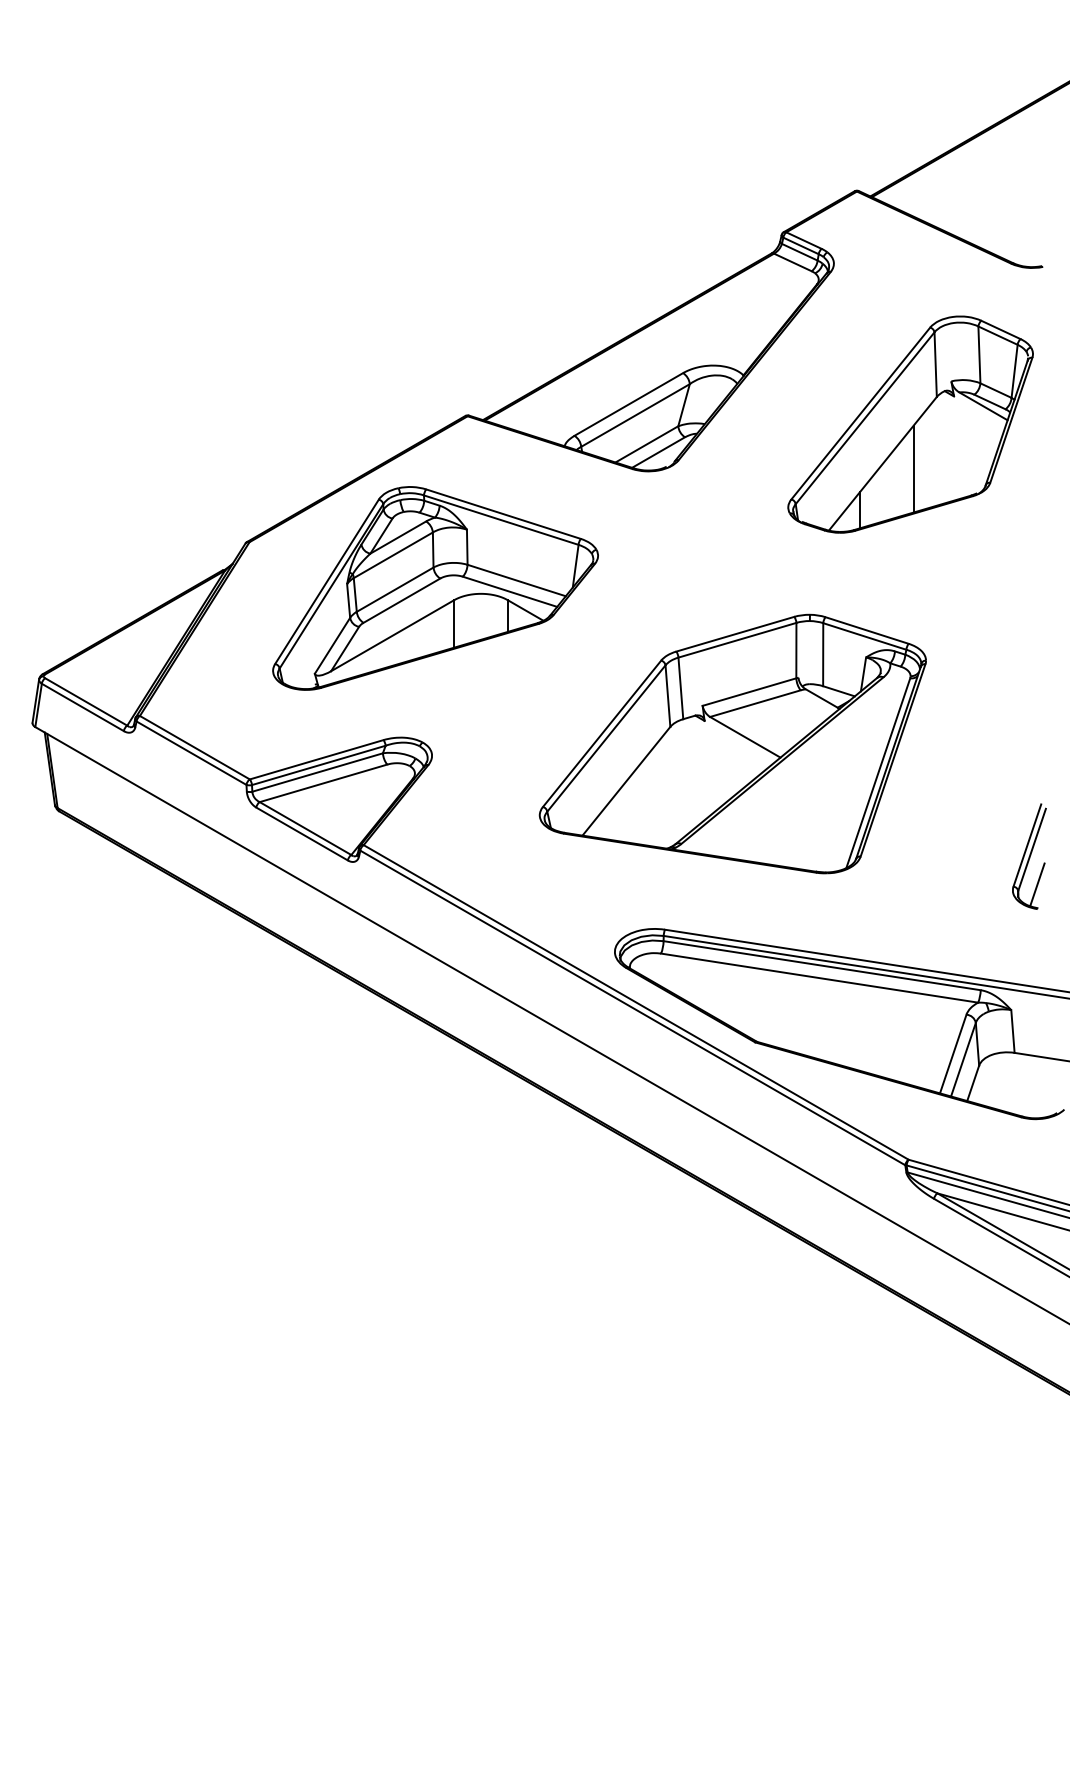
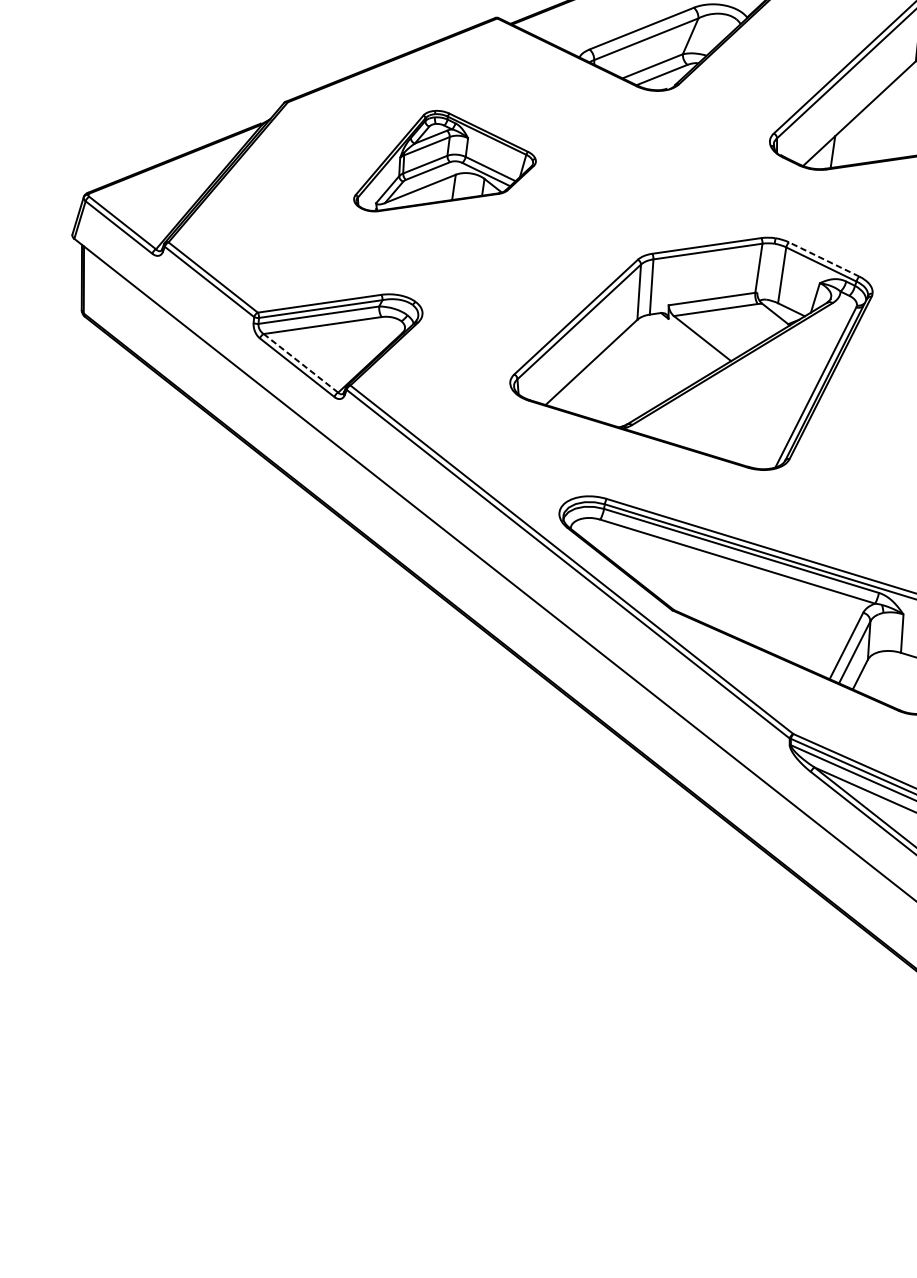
line: (913, 468) -> (886, 121), removed
part: (435, 588) -> (446, 167), size x0.6
line: (867, 630) -> (824, 259), solid -> dashed
line: (305, 828) -> (300, 363), solid -> dashed

